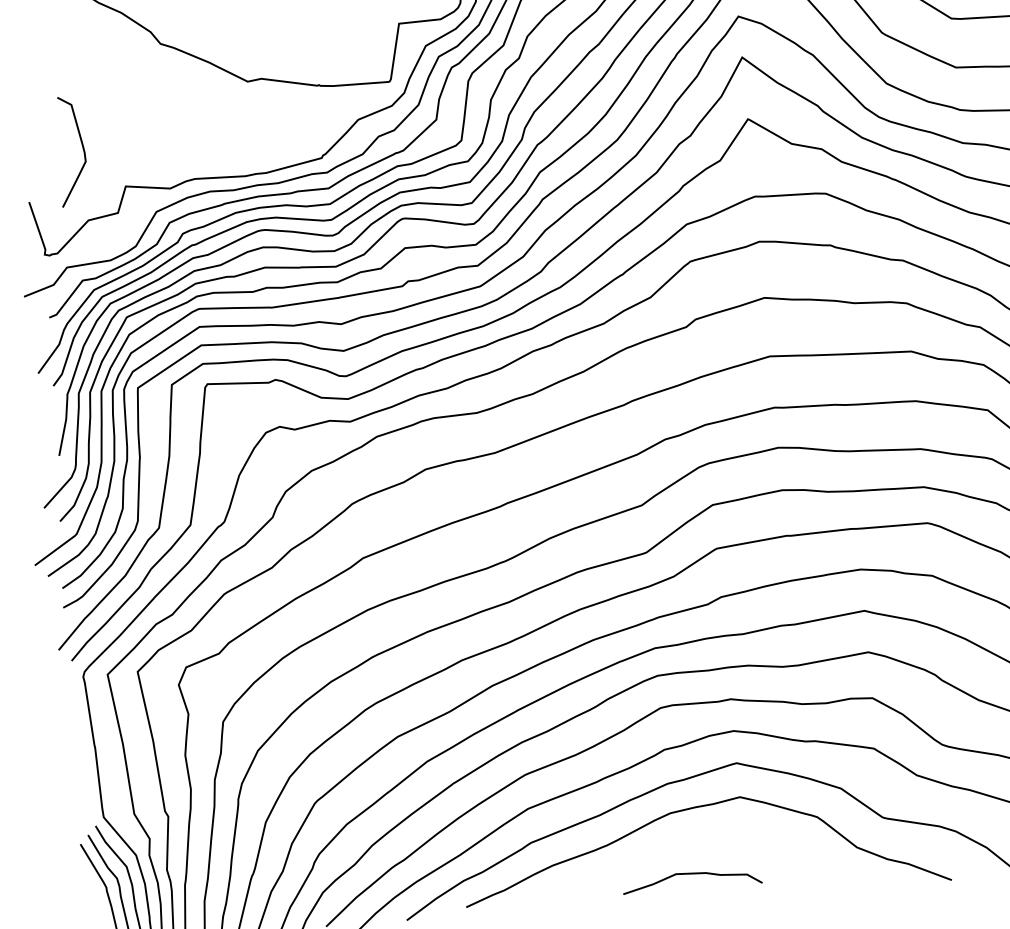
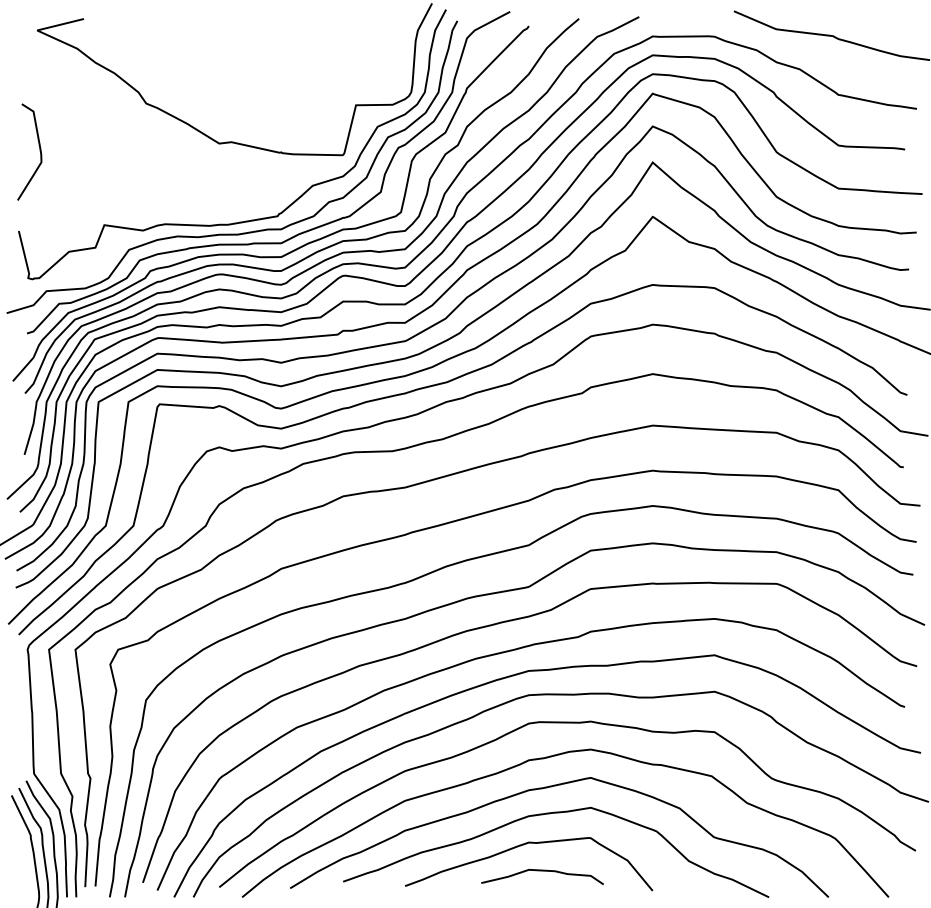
curve: (82, 149) -> (39, 151), moved
curve: (667, 847) -> (523, 845), added

